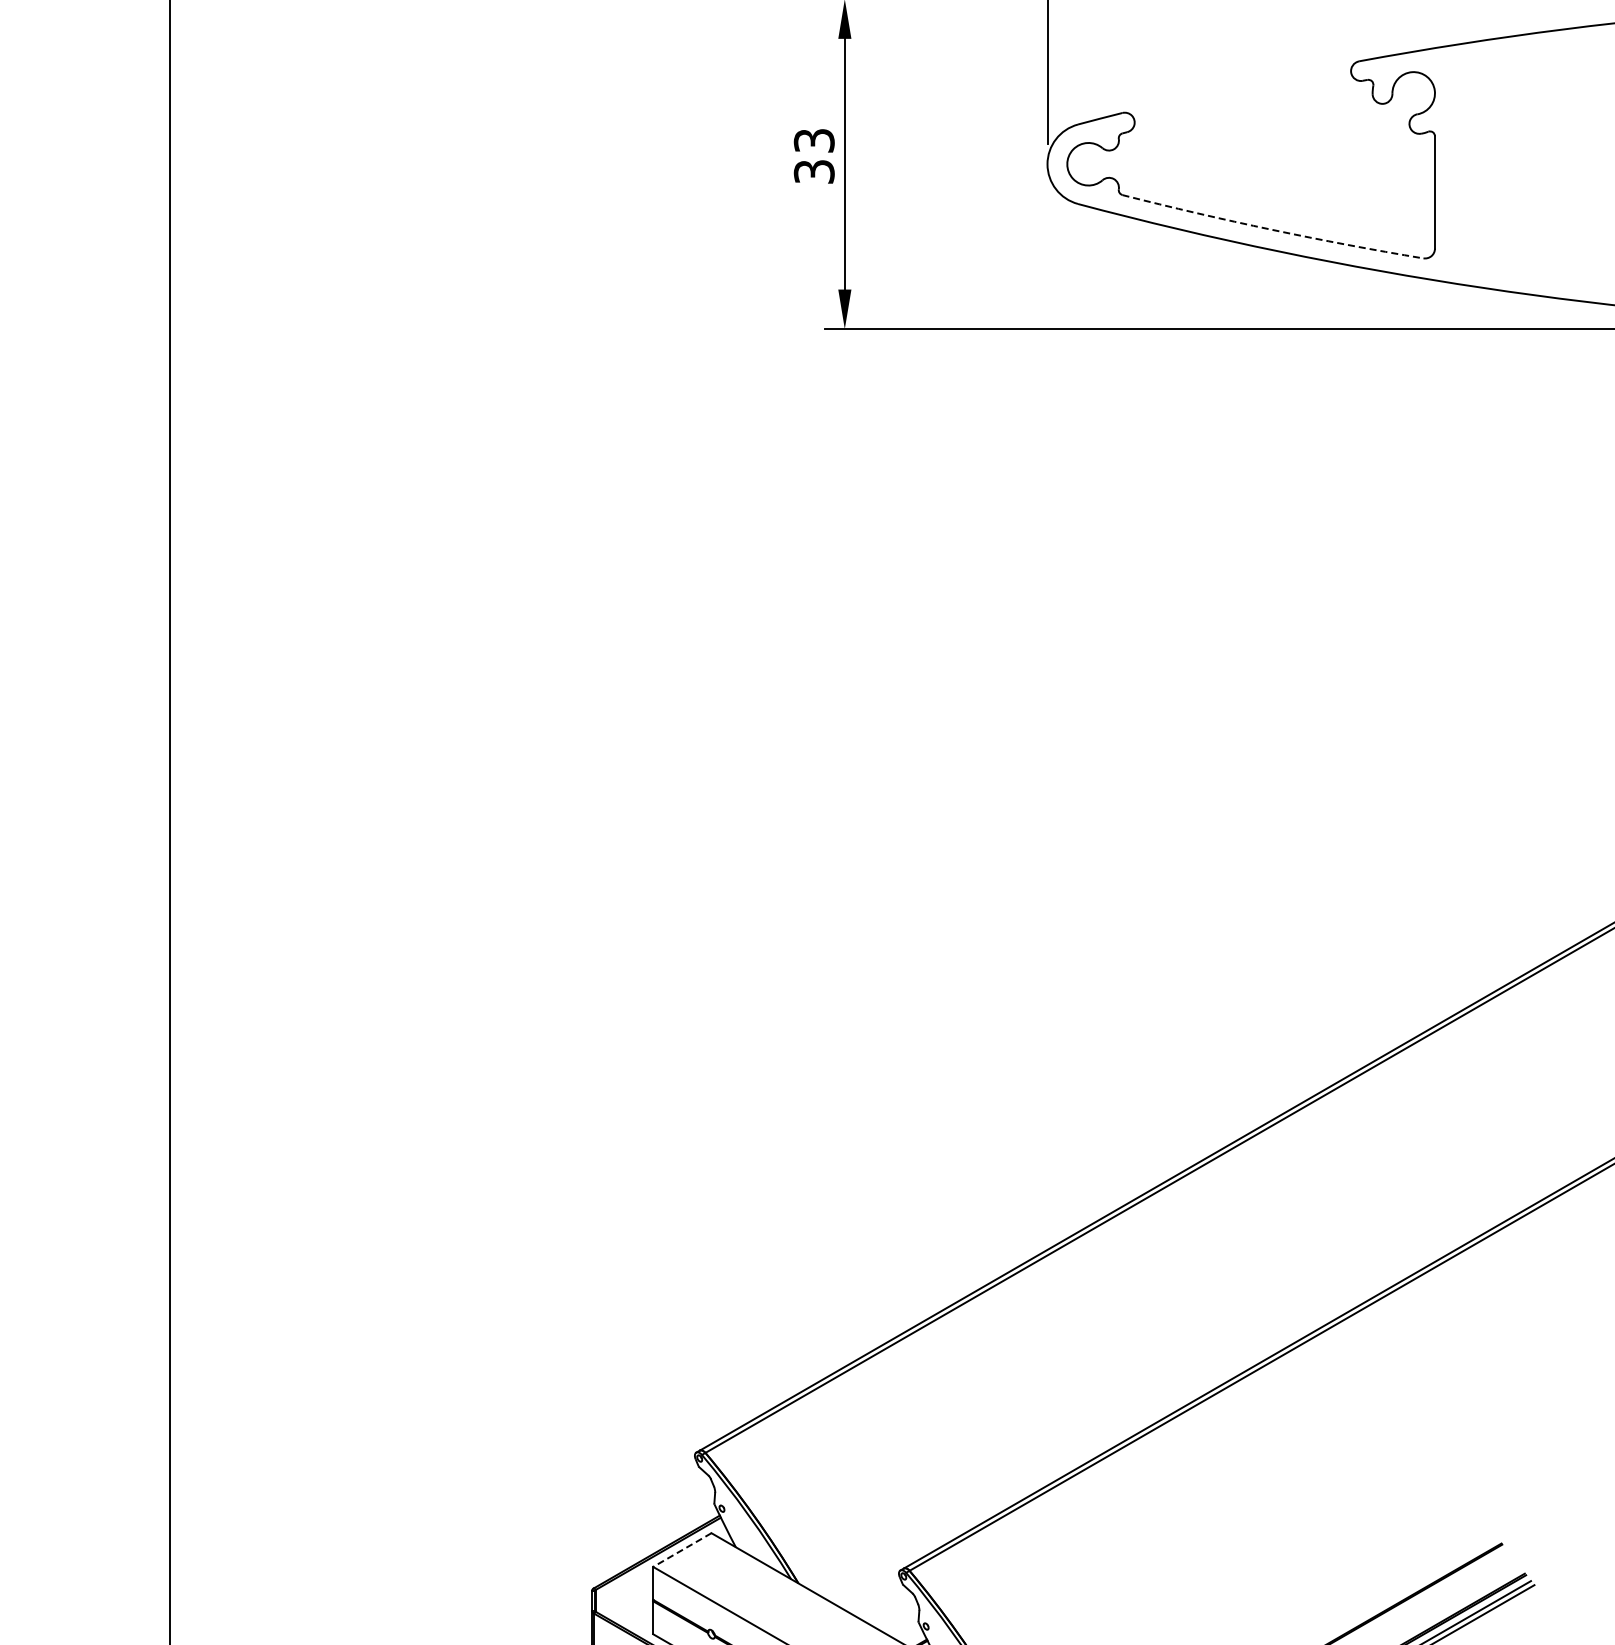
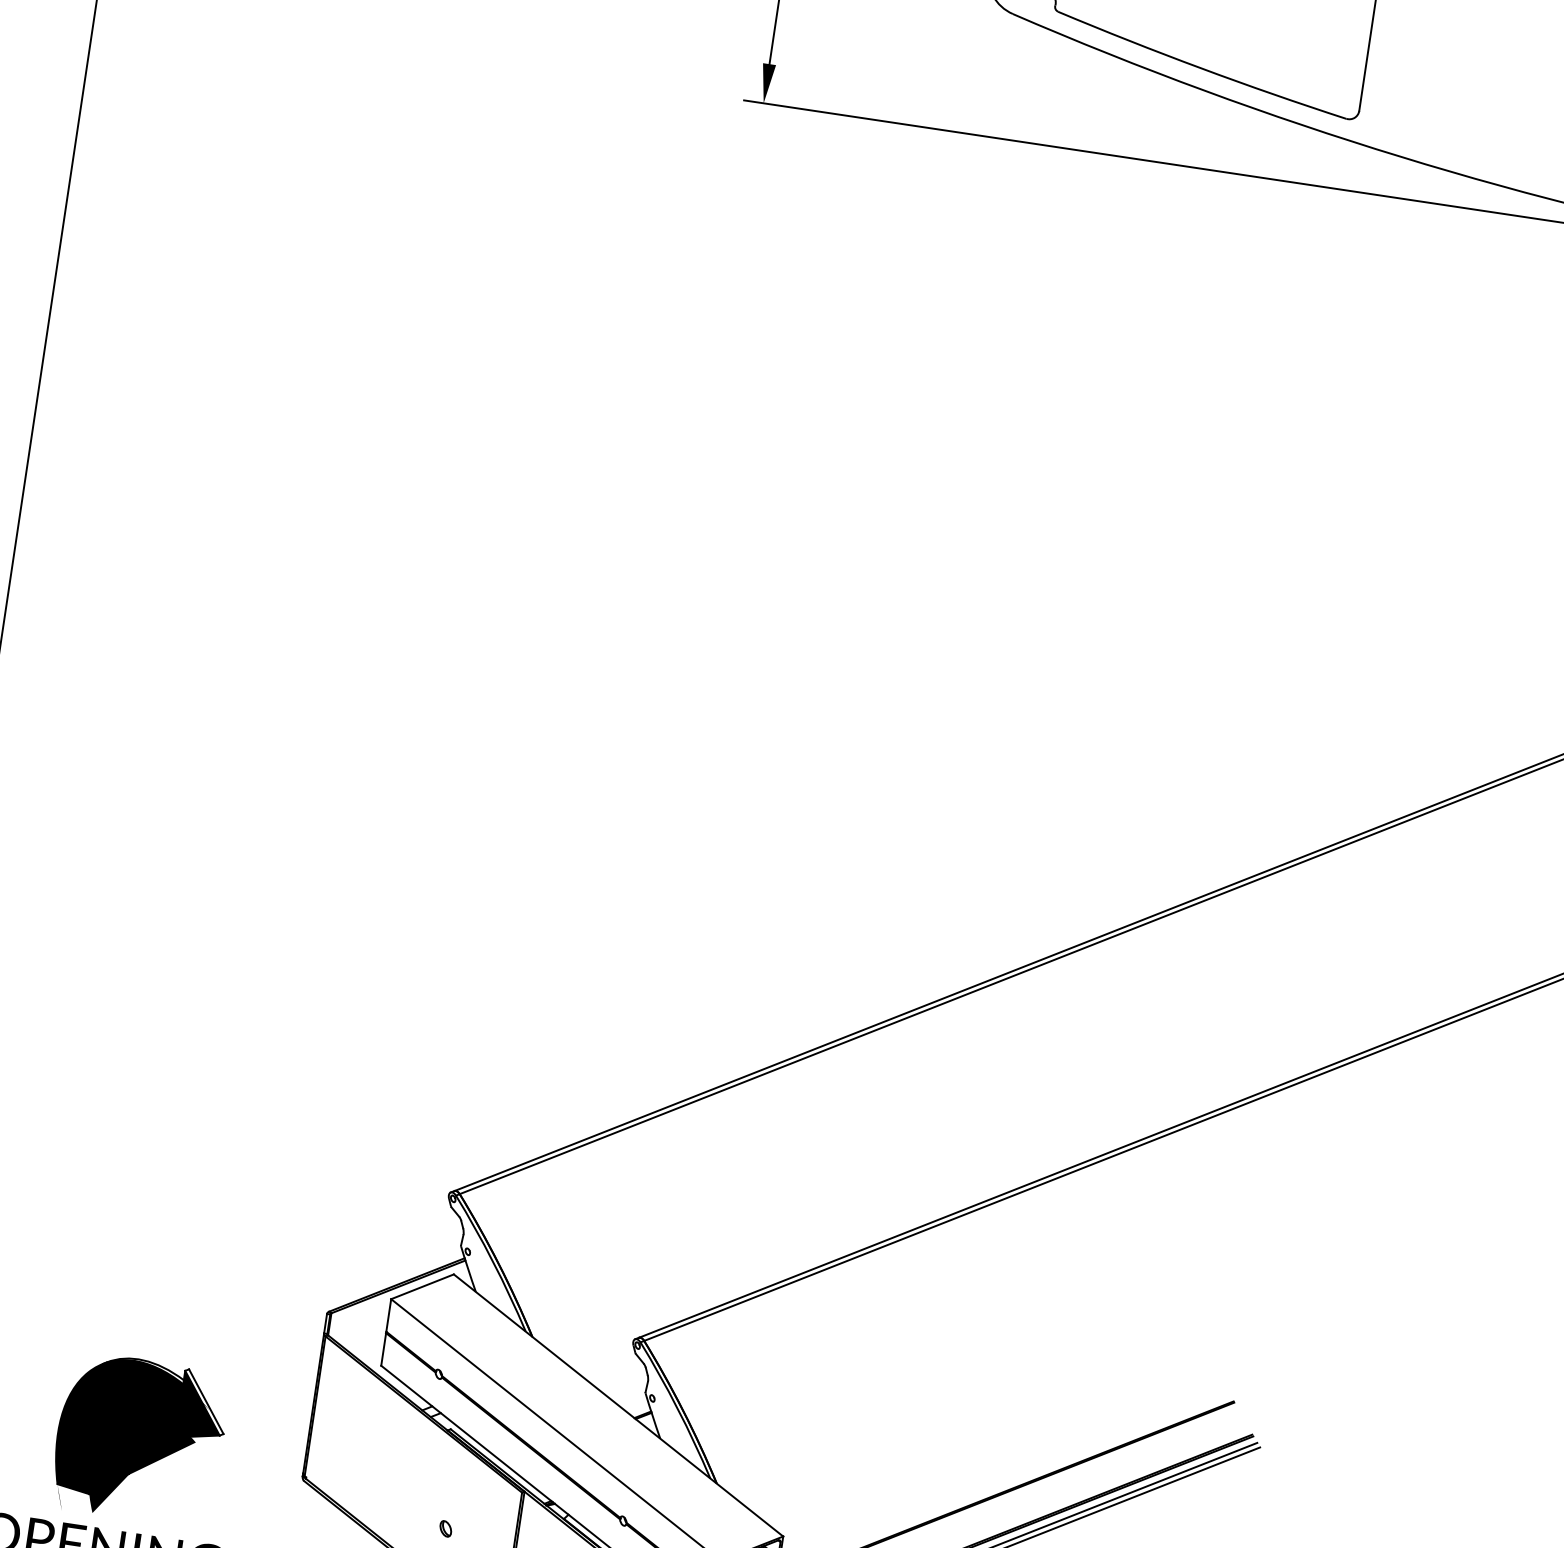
arc: (1272, 229) -> (1201, 67), dashed -> solid
line: (682, 1550) -> (422, 1287), dashed -> solid

